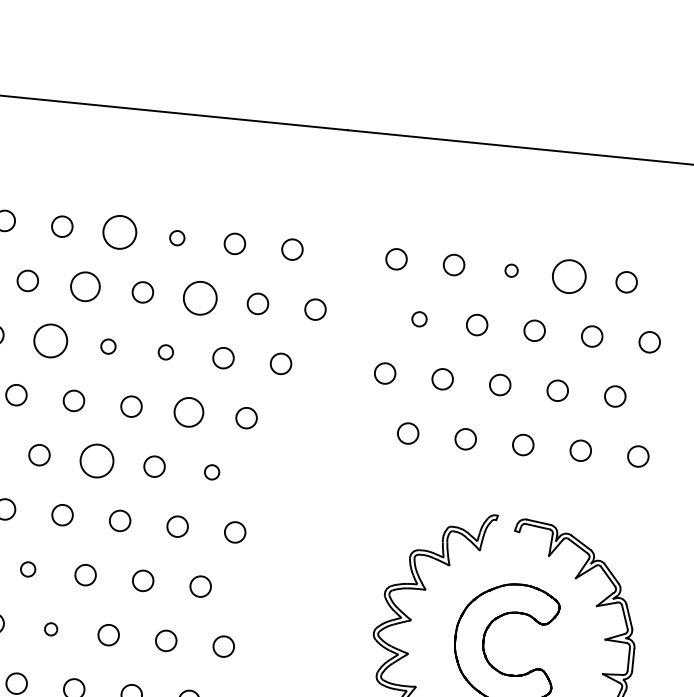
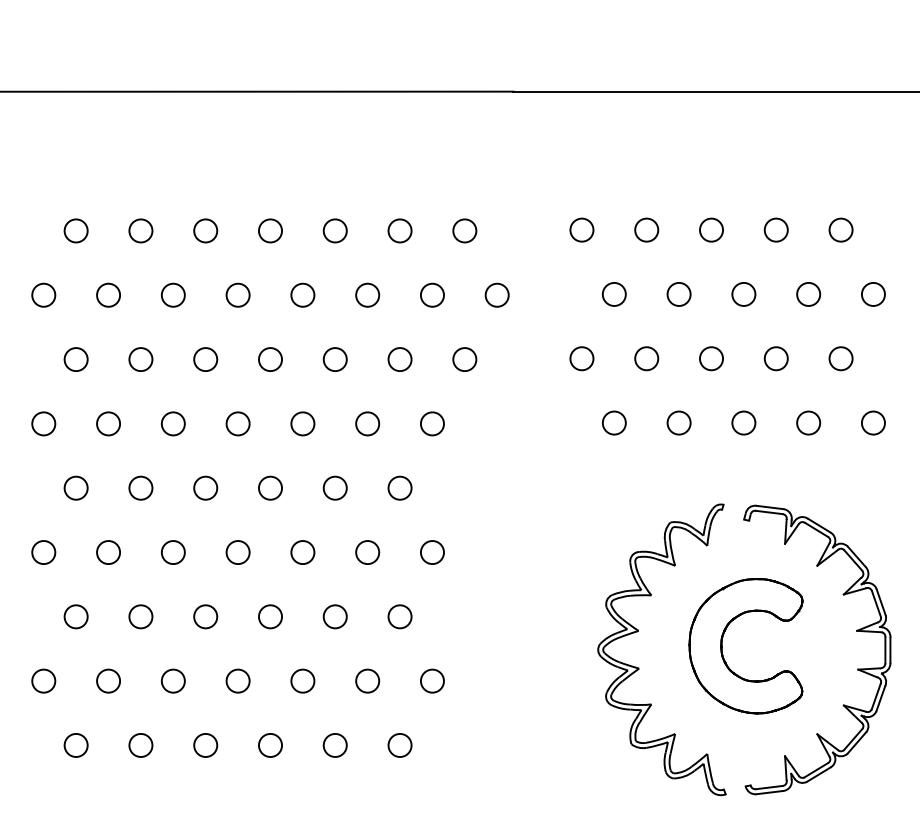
circle: (119, 232) -> (270, 230), size x0.62
circle: (176, 237) -> (334, 230), size x1.43
circle: (511, 270) -> (711, 229), size x1.67
circle: (568, 275) -> (775, 229), size x0.62
circle: (84, 285) -> (237, 294), size x0.71
circle: (200, 297) -> (367, 294), size x0.62
circle: (418, 319) -> (613, 294), size x1.43
circle: (50, 340) -> (205, 359), size x0.62
circle: (108, 346) -> (270, 359), size x1.43
circle: (165, 352) -> (334, 359), size x1.43
circle: (188, 412) -> (367, 423), size x0.71
circle: (97, 460) -> (270, 487), size x0.62
circle: (211, 471) -> (399, 487), size x1.43
circle: (27, 569) -> (205, 616), size x1.43
circle: (50, 628) -> (237, 680), size x1.67

